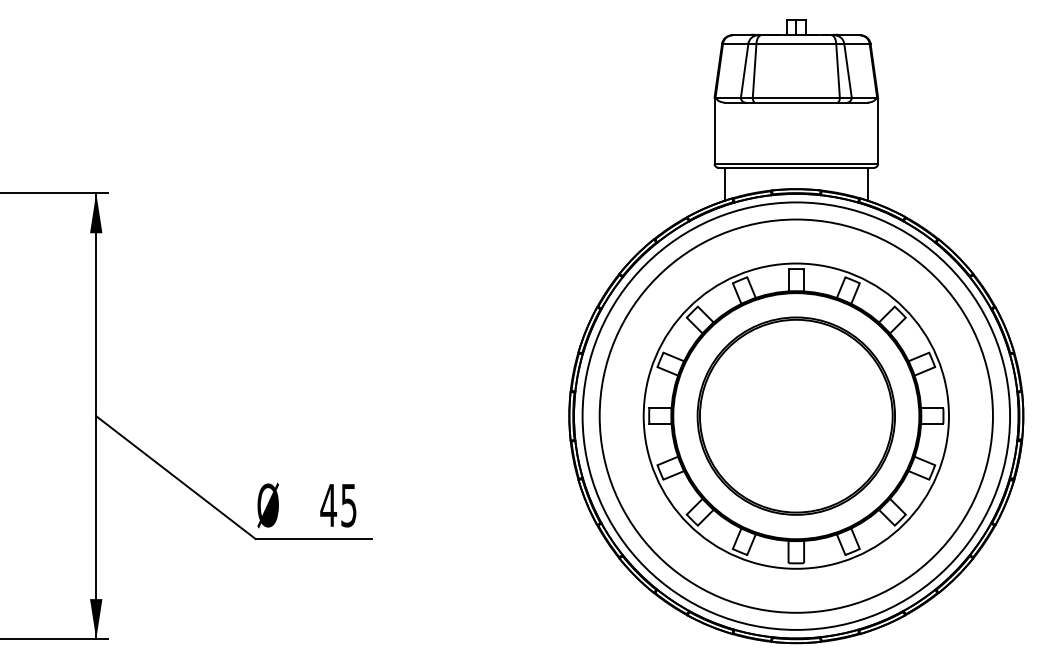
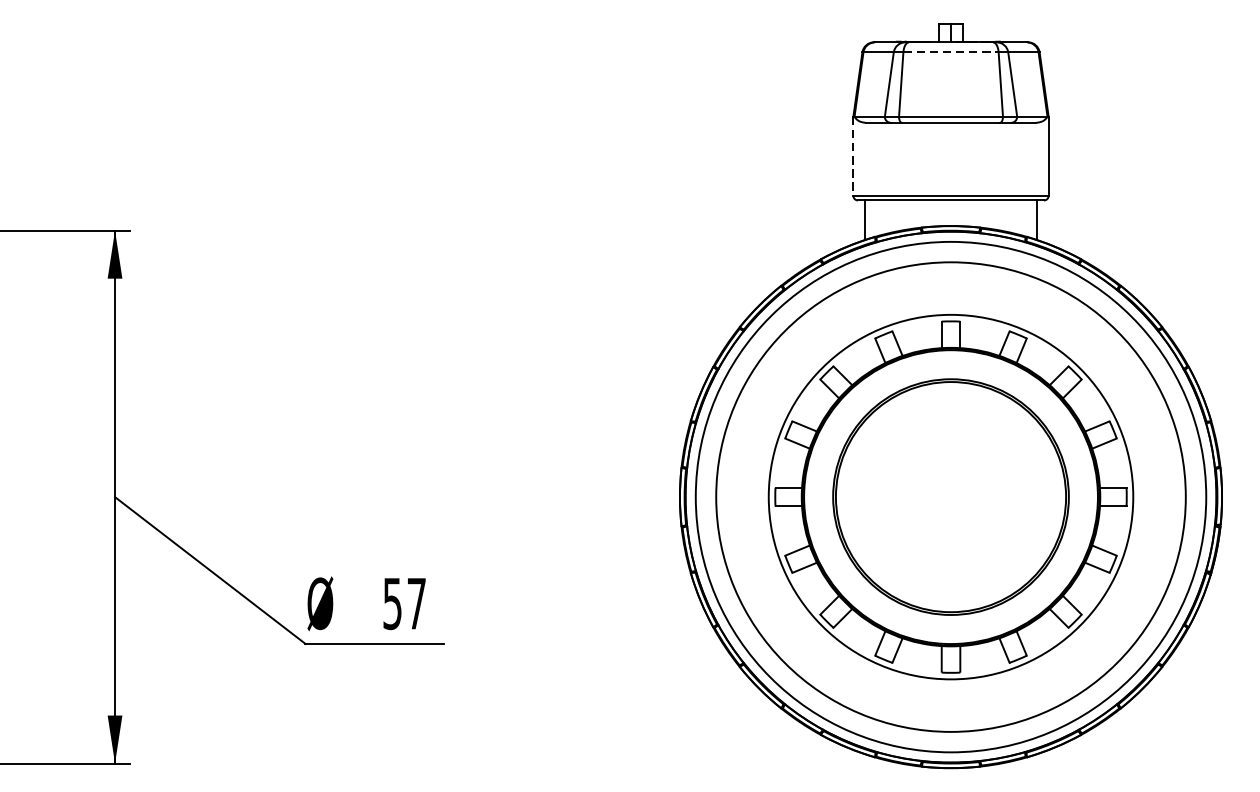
line: (796, 43) -> (951, 52), solid -> dashed
line: (714, 131) -> (853, 157), solid -> dashed
text: (338, 505) -> (404, 603), 45 -> 57

